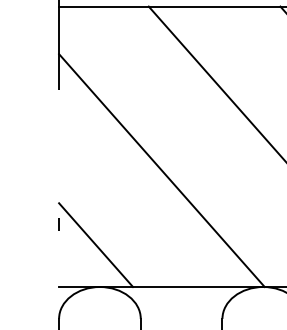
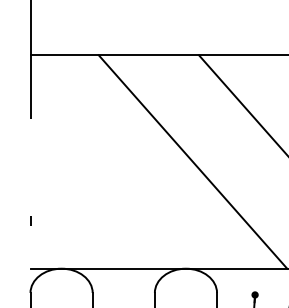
line: (161, 169) -> (108, 179), removed
line: (95, 244) -> (58, 236), removed

